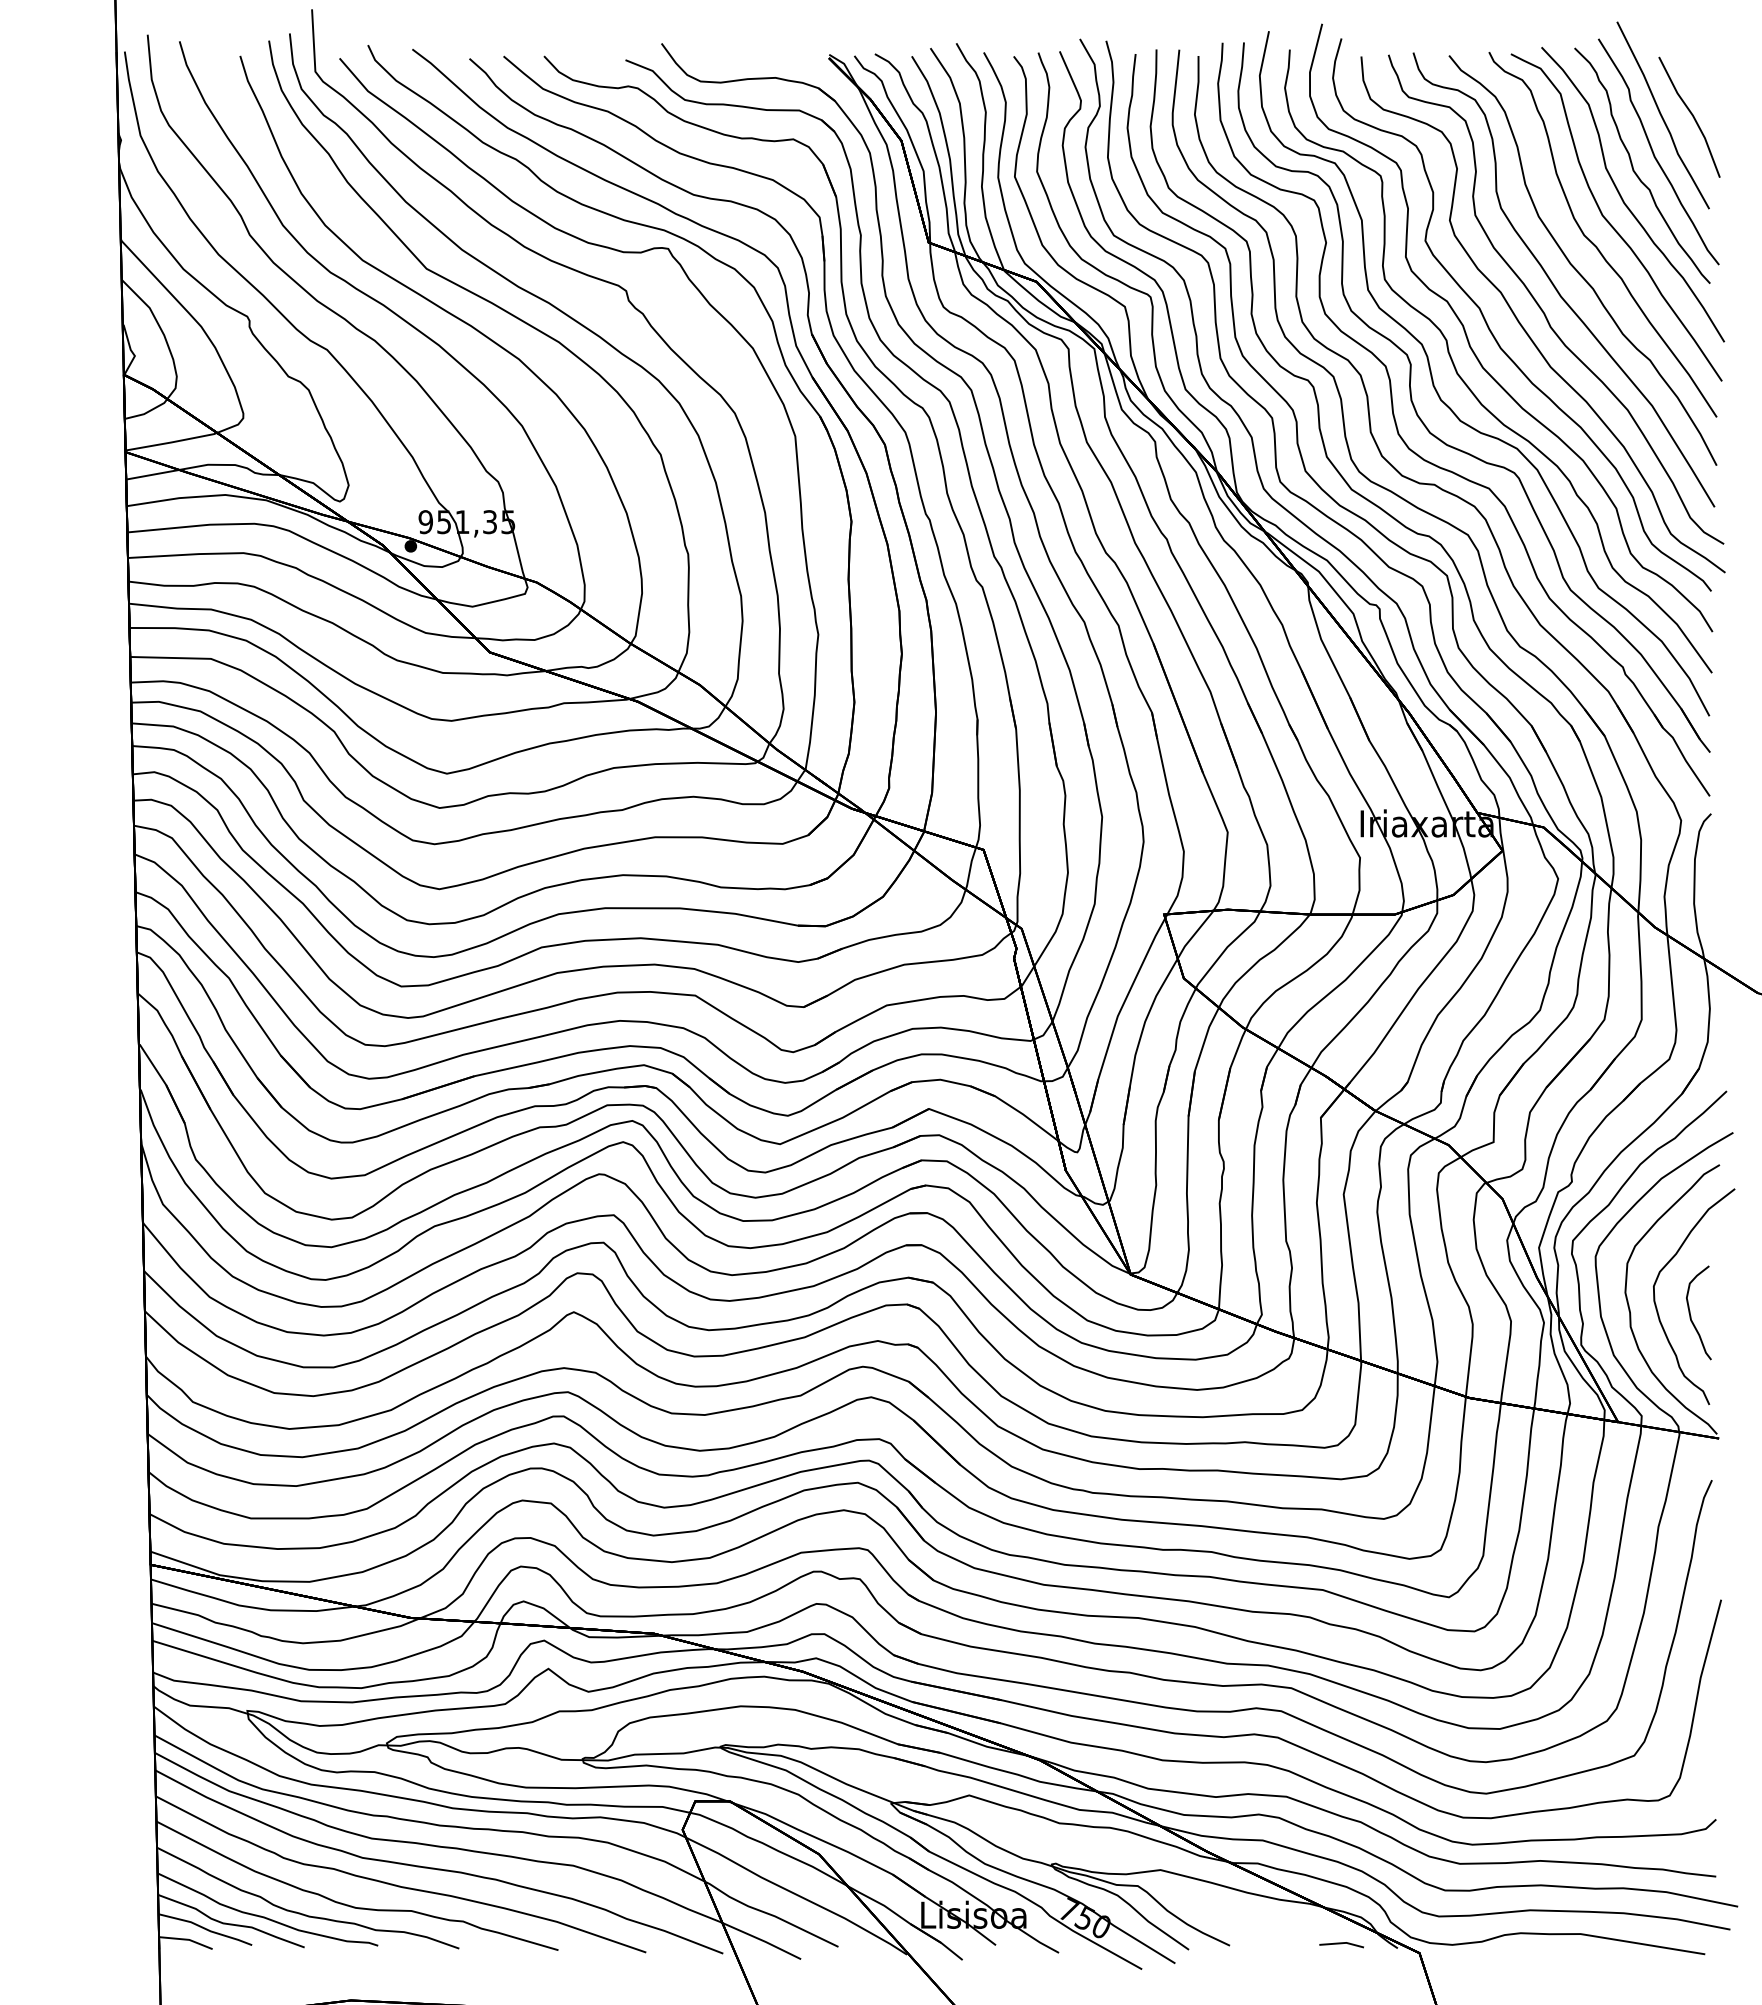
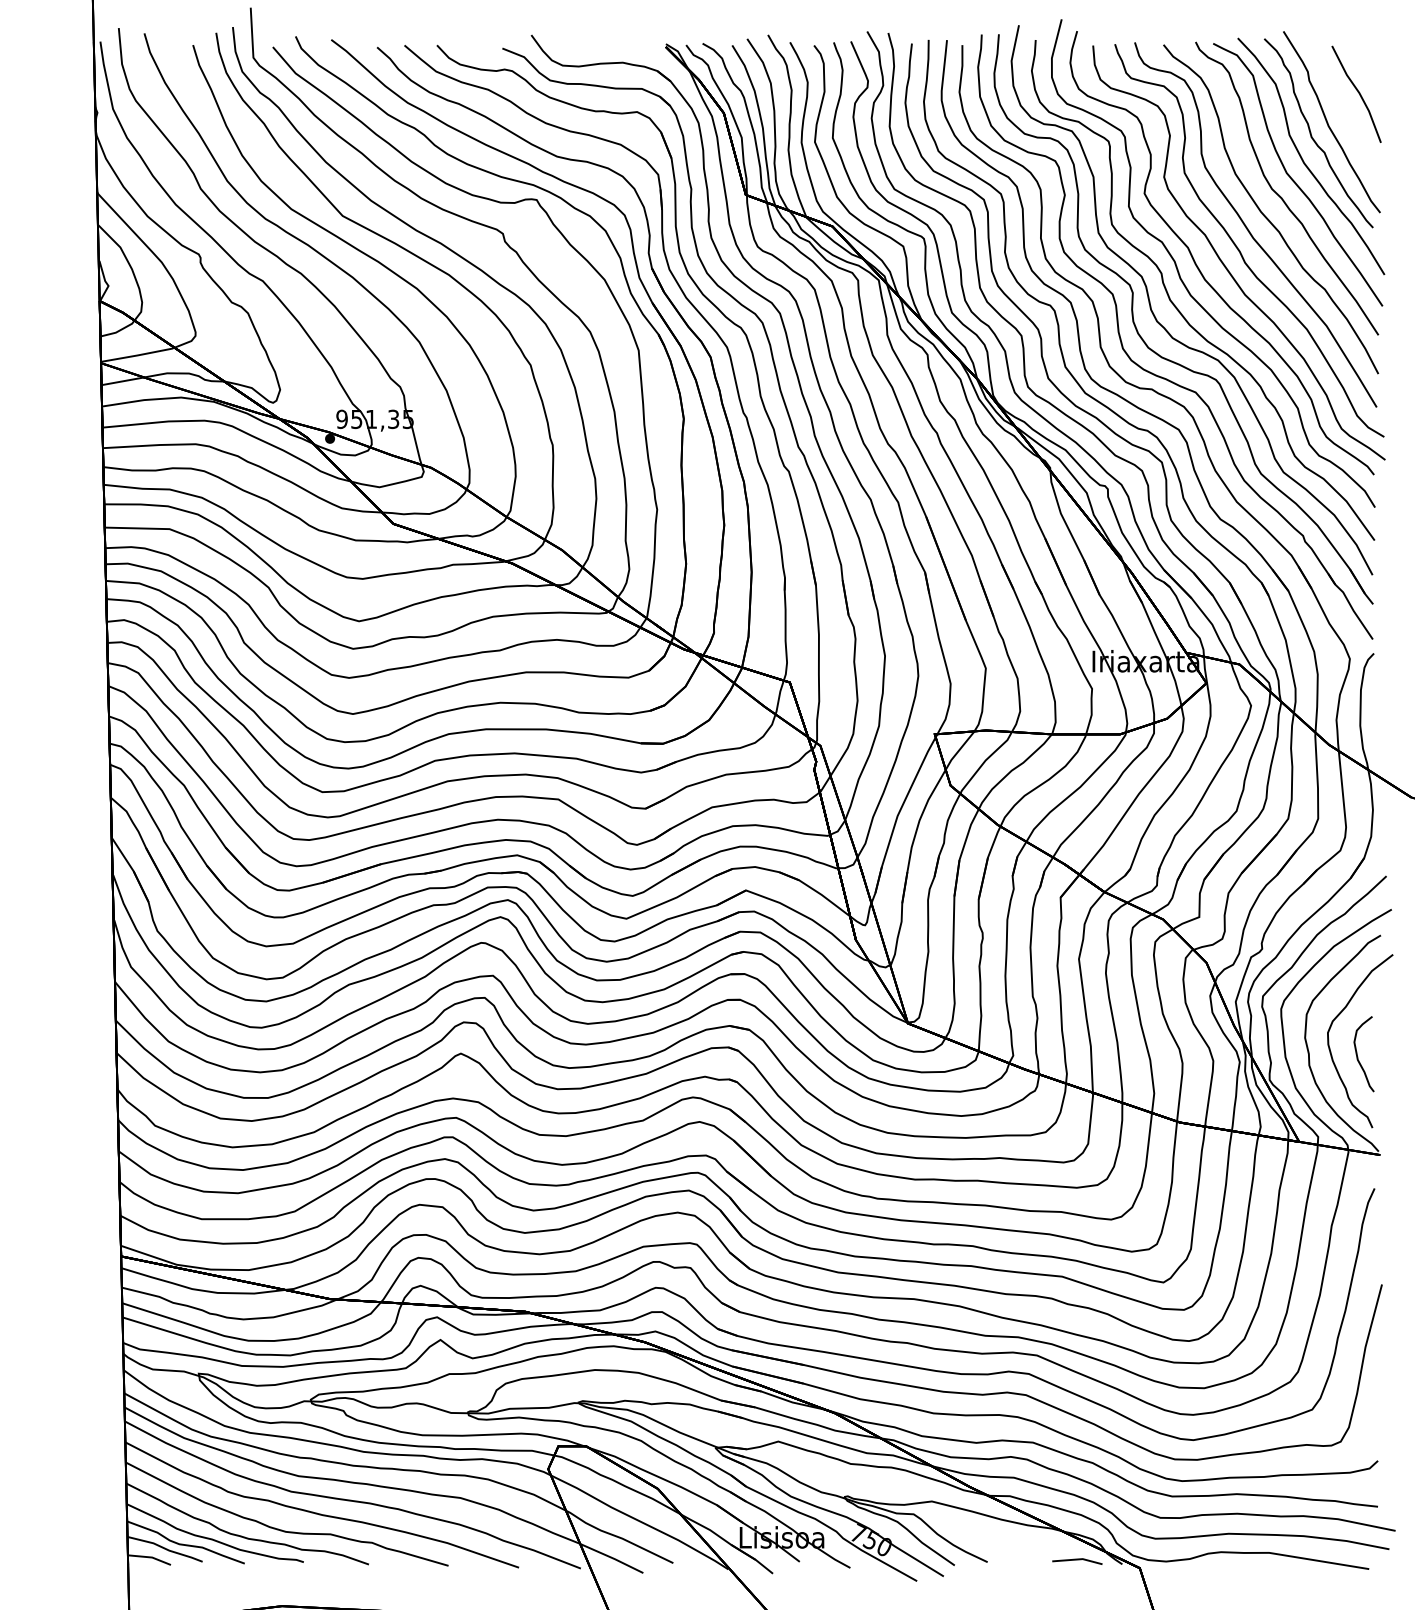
curve: (1662, 115) -> (1334, 92), removed
part: (1341, 1945) -> (1077, 1562), size x1.4

